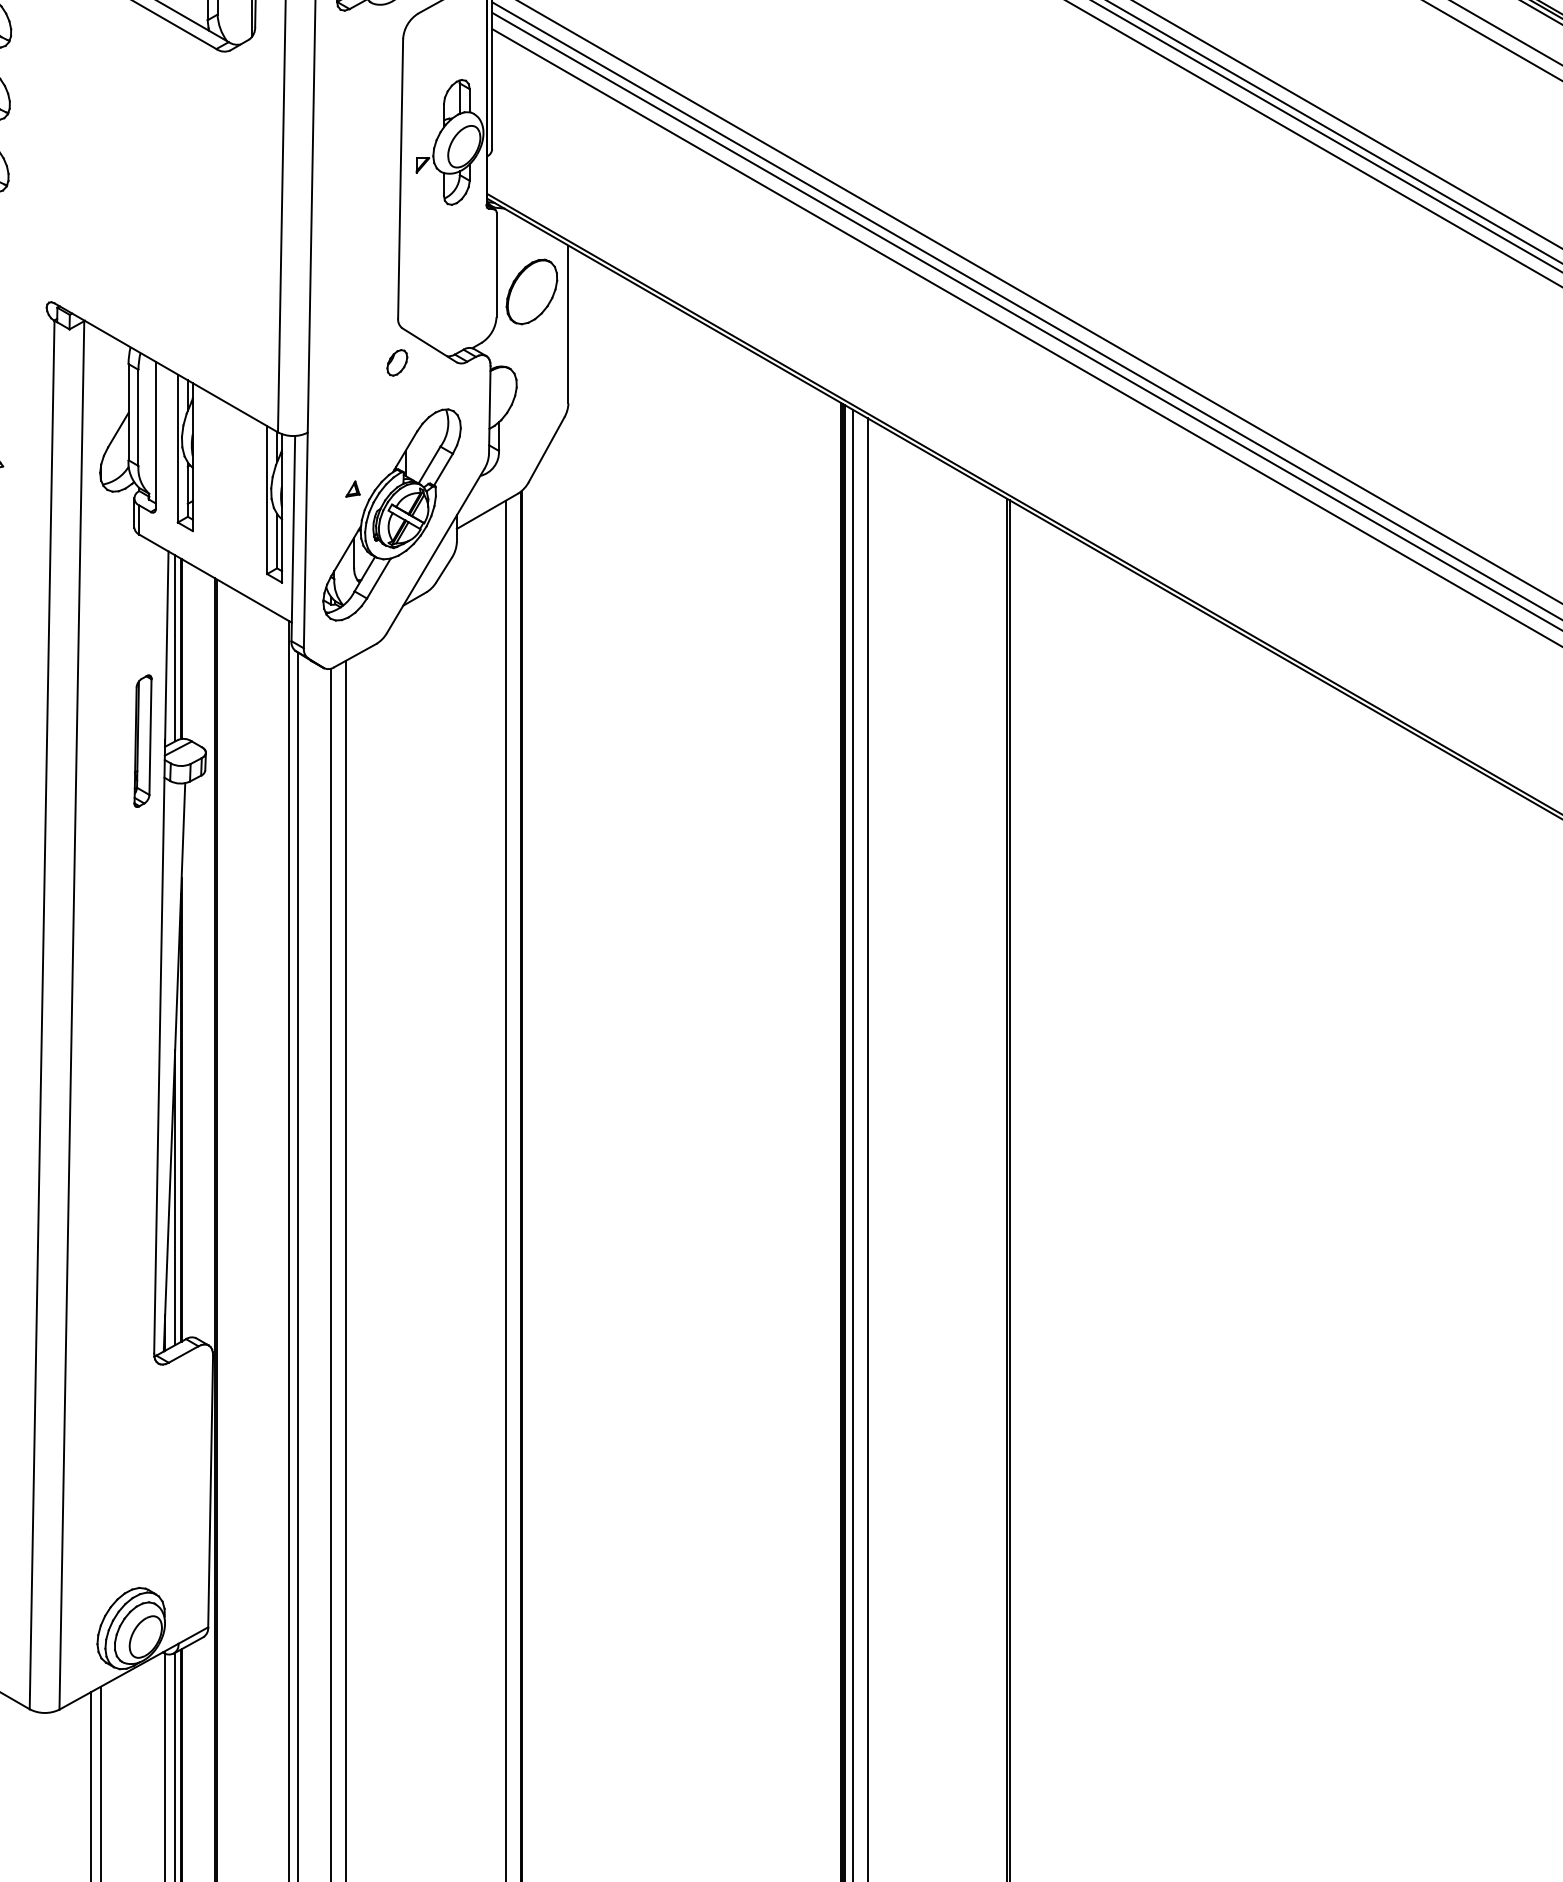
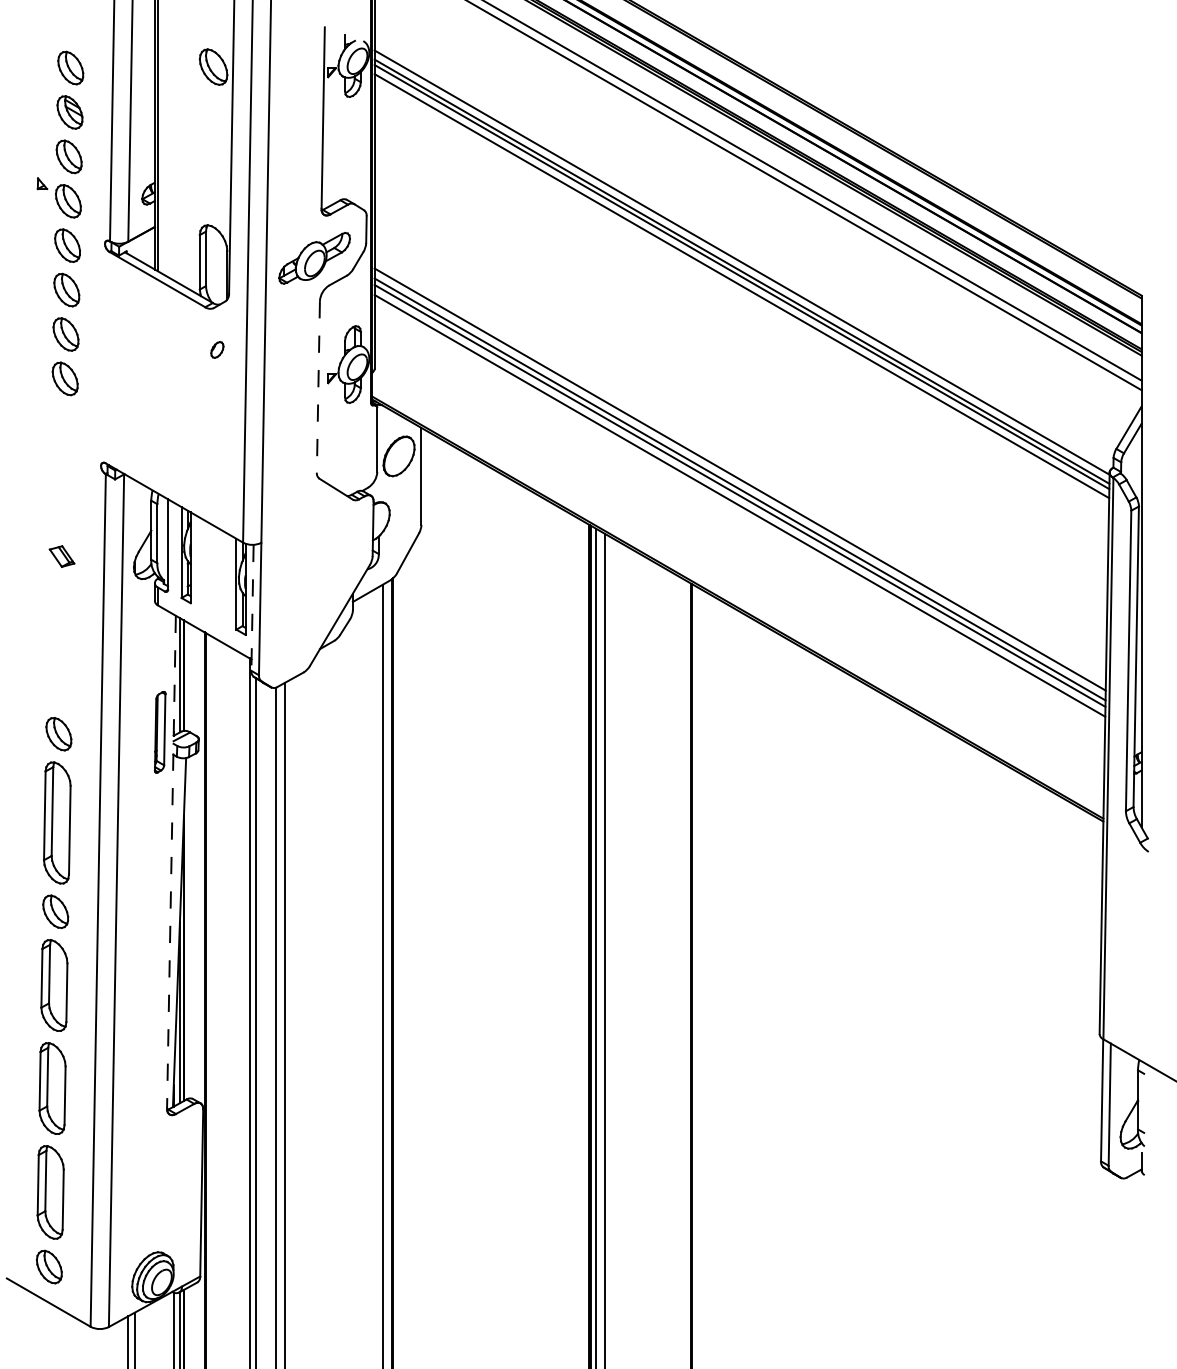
line: (400, 178) -> (318, 386), solid -> dashed
part: (397, 362) -> (217, 349), moved
part: (392, 515) -> (313, 593), removed
line: (293, 539) -> (252, 608), solid -> dashed
line: (161, 953) -> (171, 862), solid -> dashed

